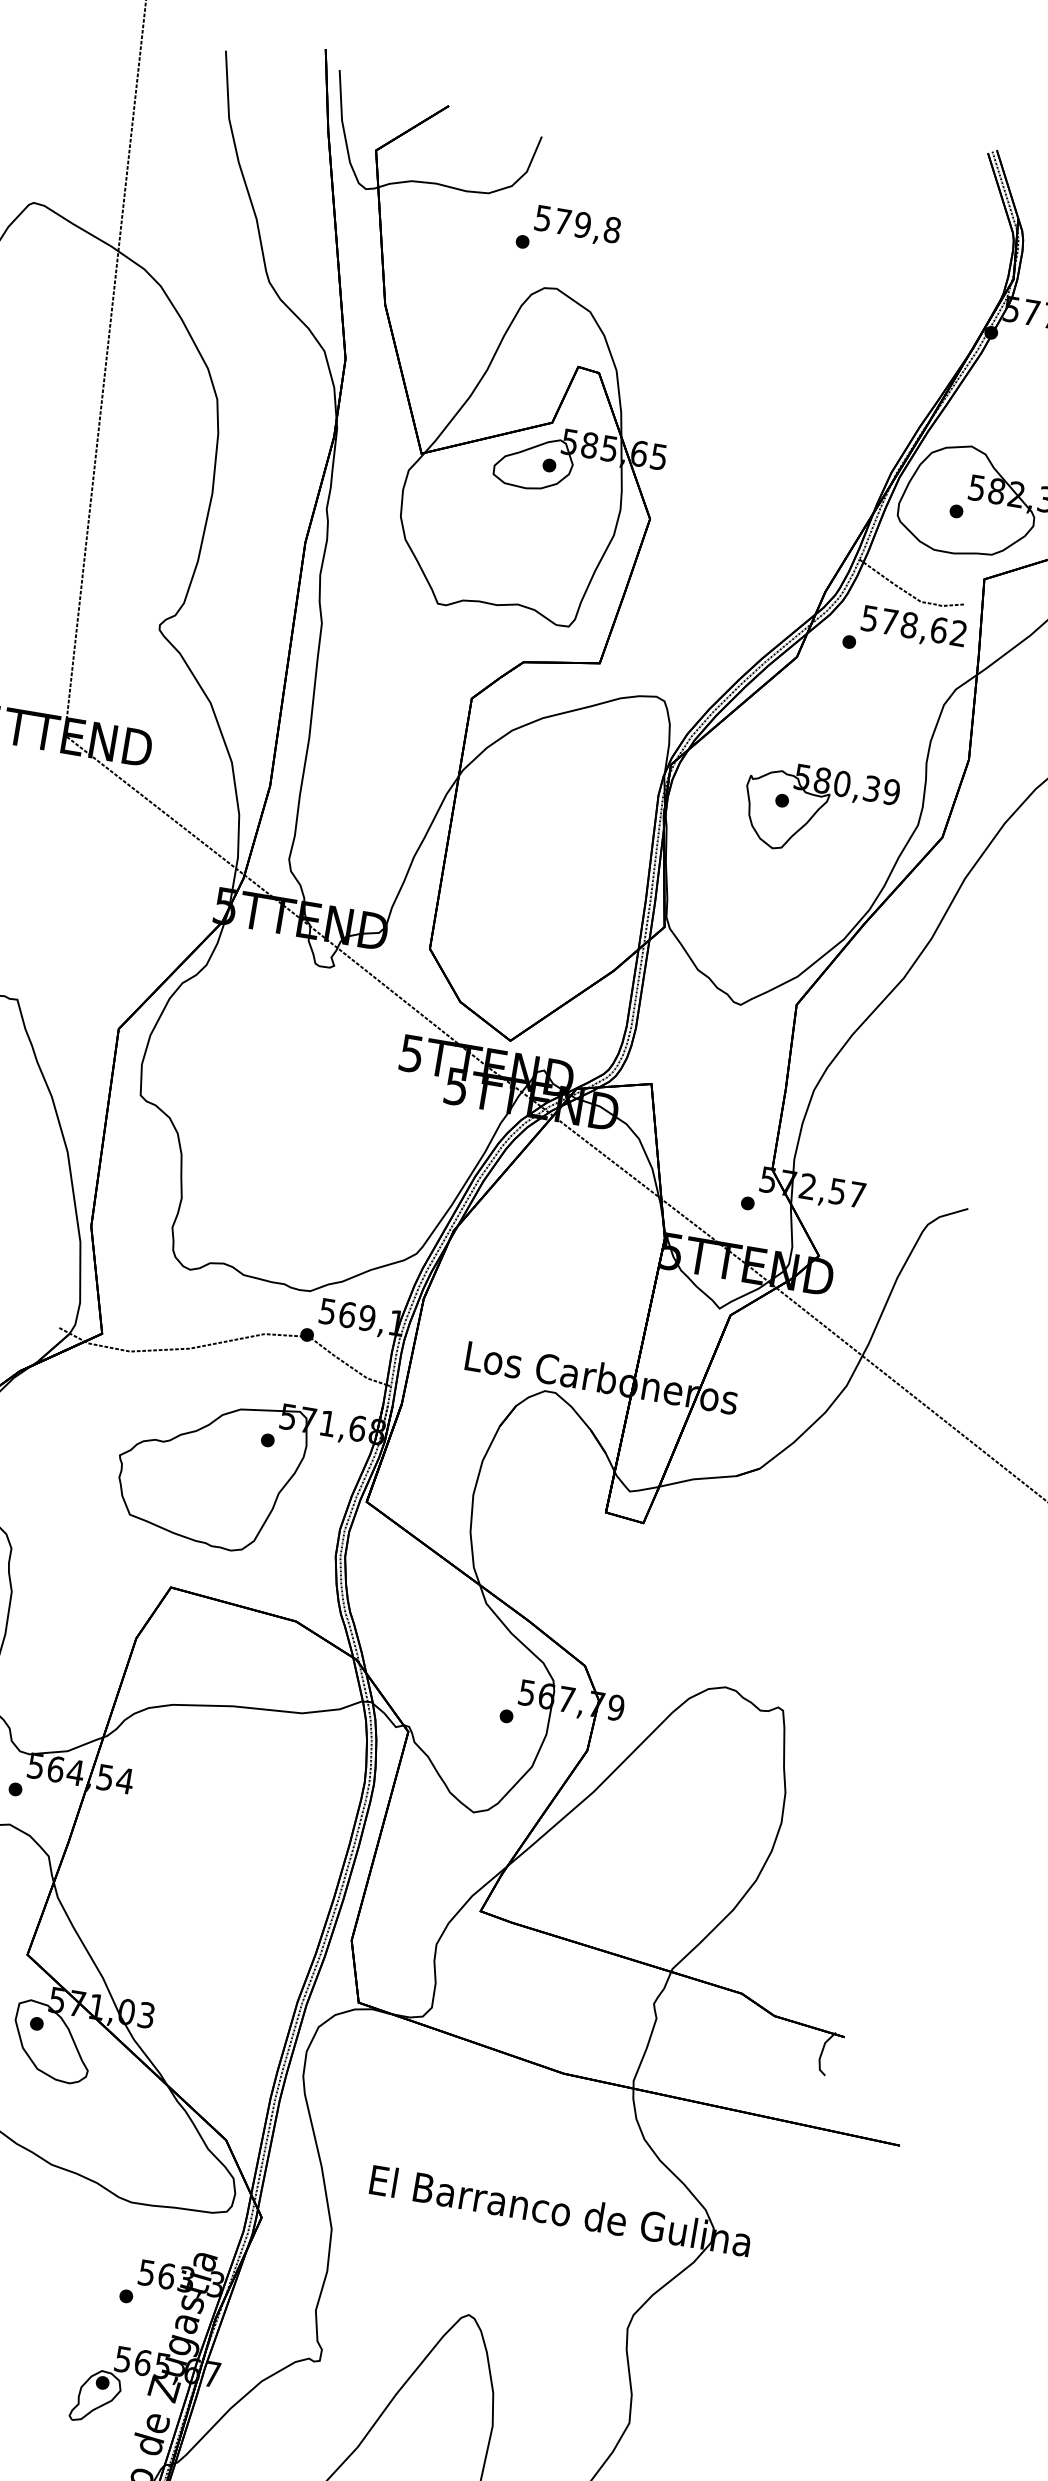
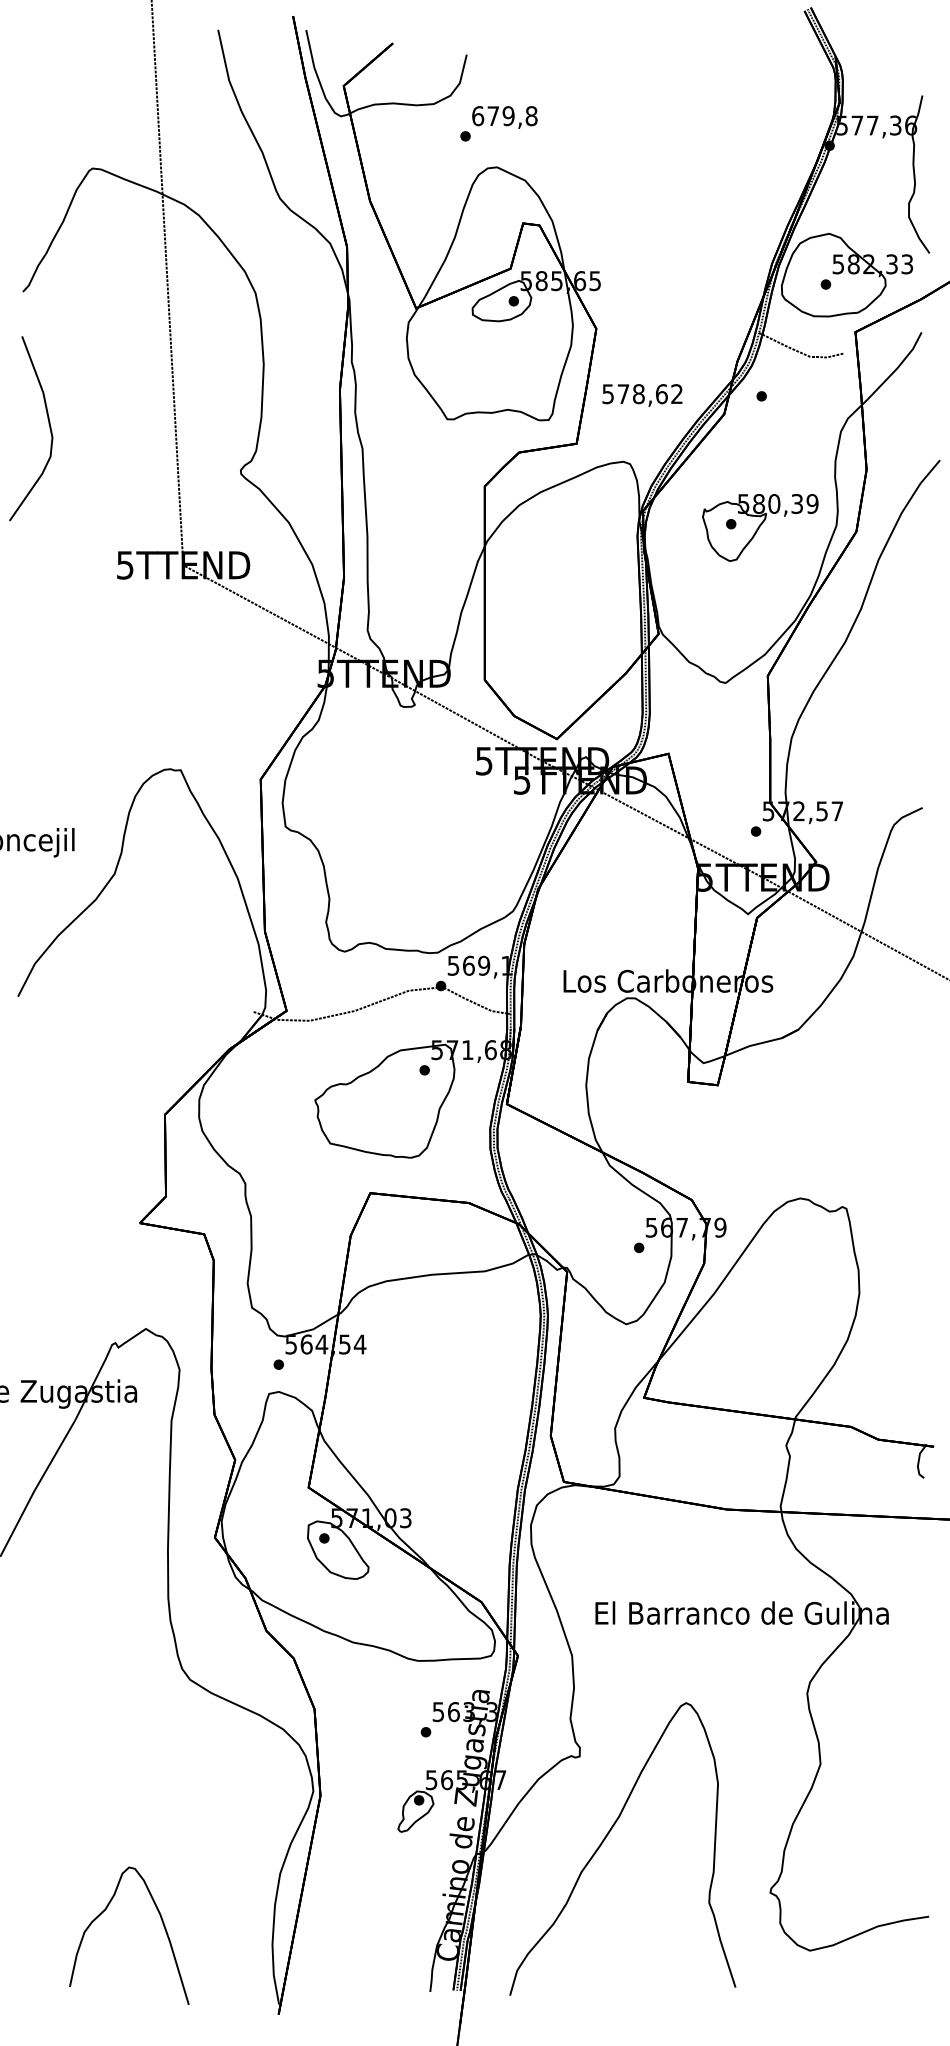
text: (543, 219) -> (478, 116), 579,8 -> 679,8
text: (913, 627) -> (642, 395), moved

